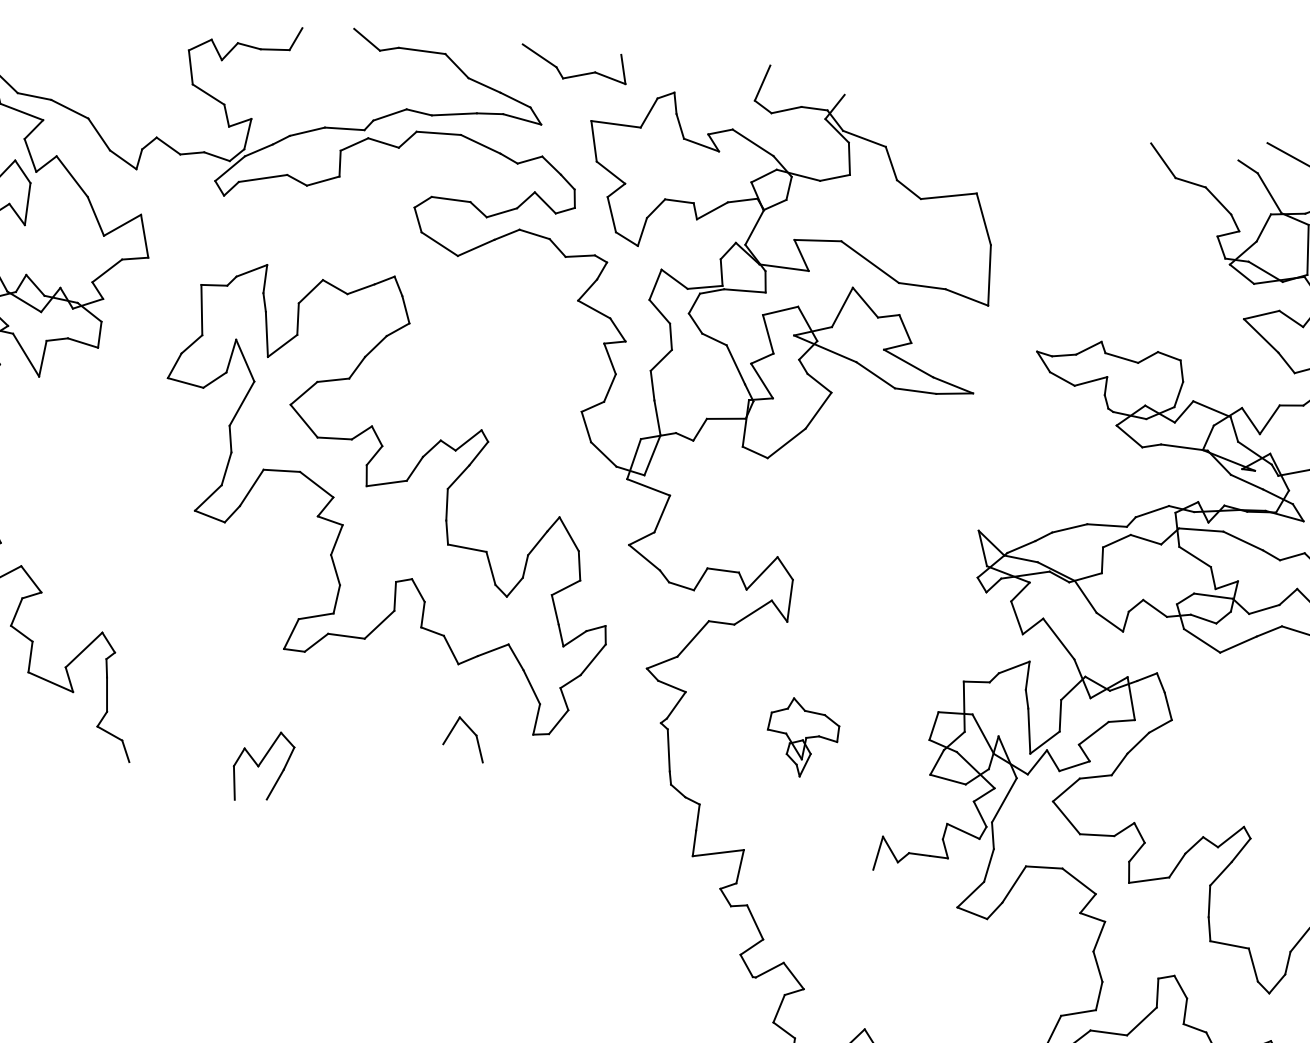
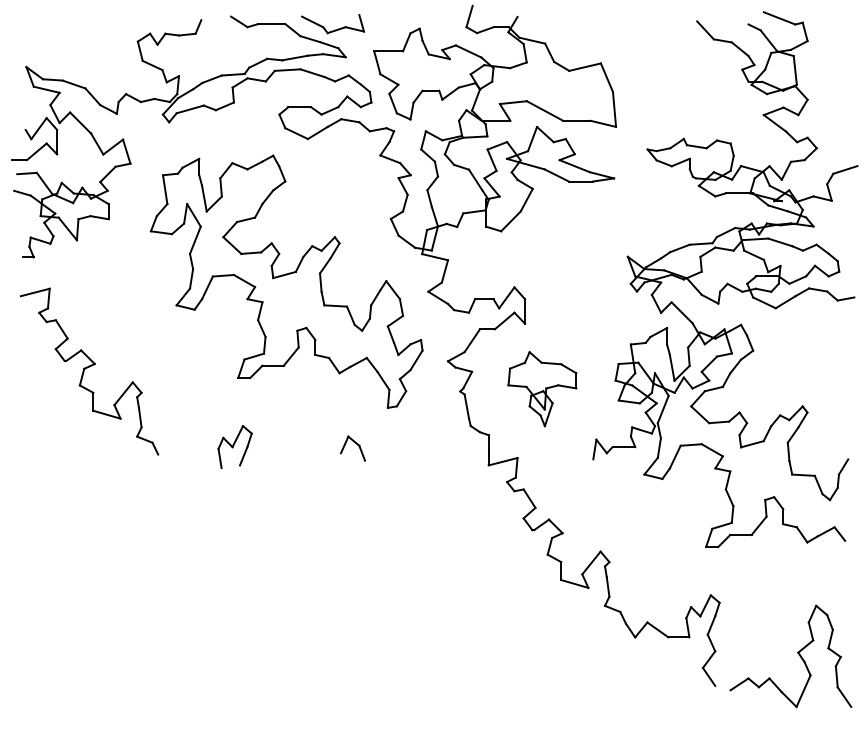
part: (573, 64) -> (332, 24), moved
part: (464, 738) -> (352, 448), moved
part: (802, 738) -> (542, 389), size x1.67

